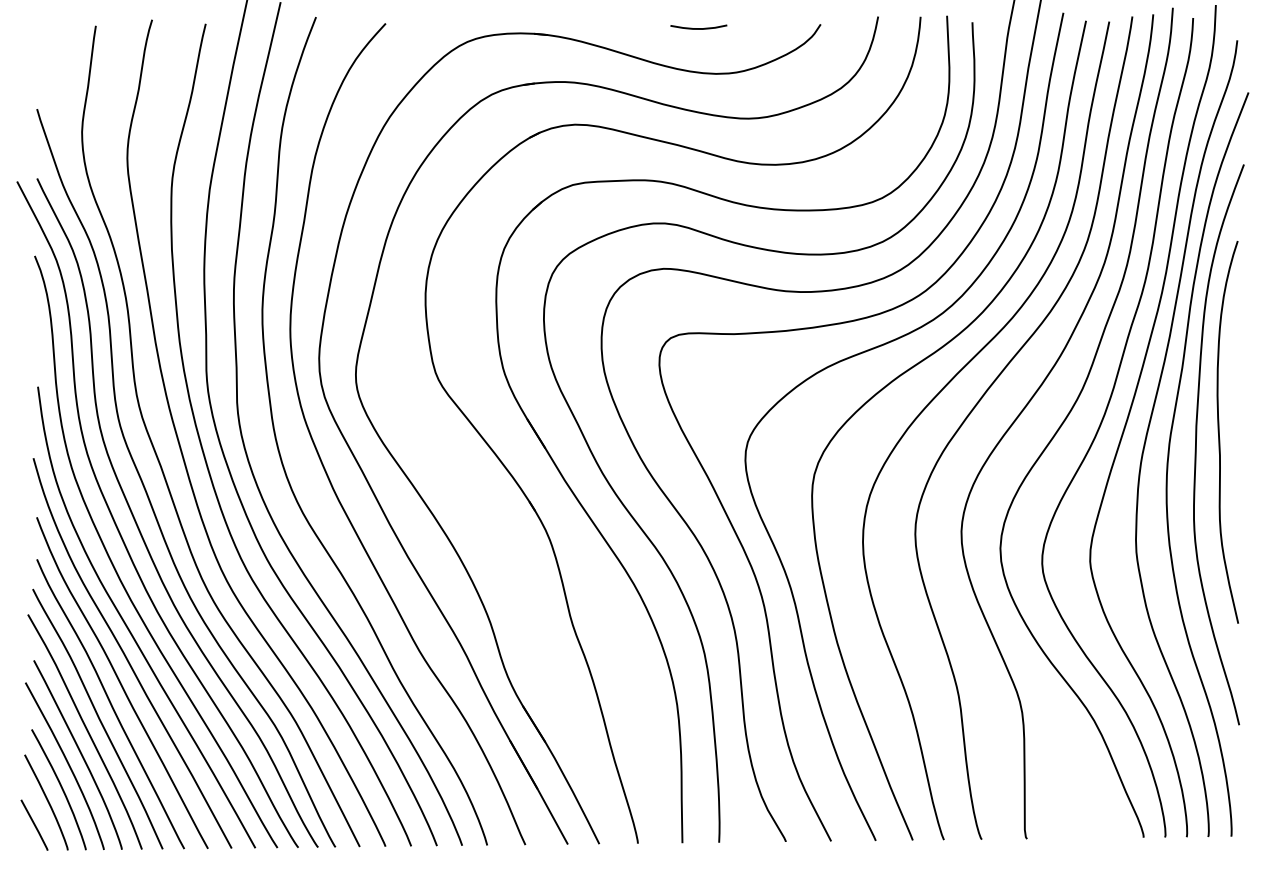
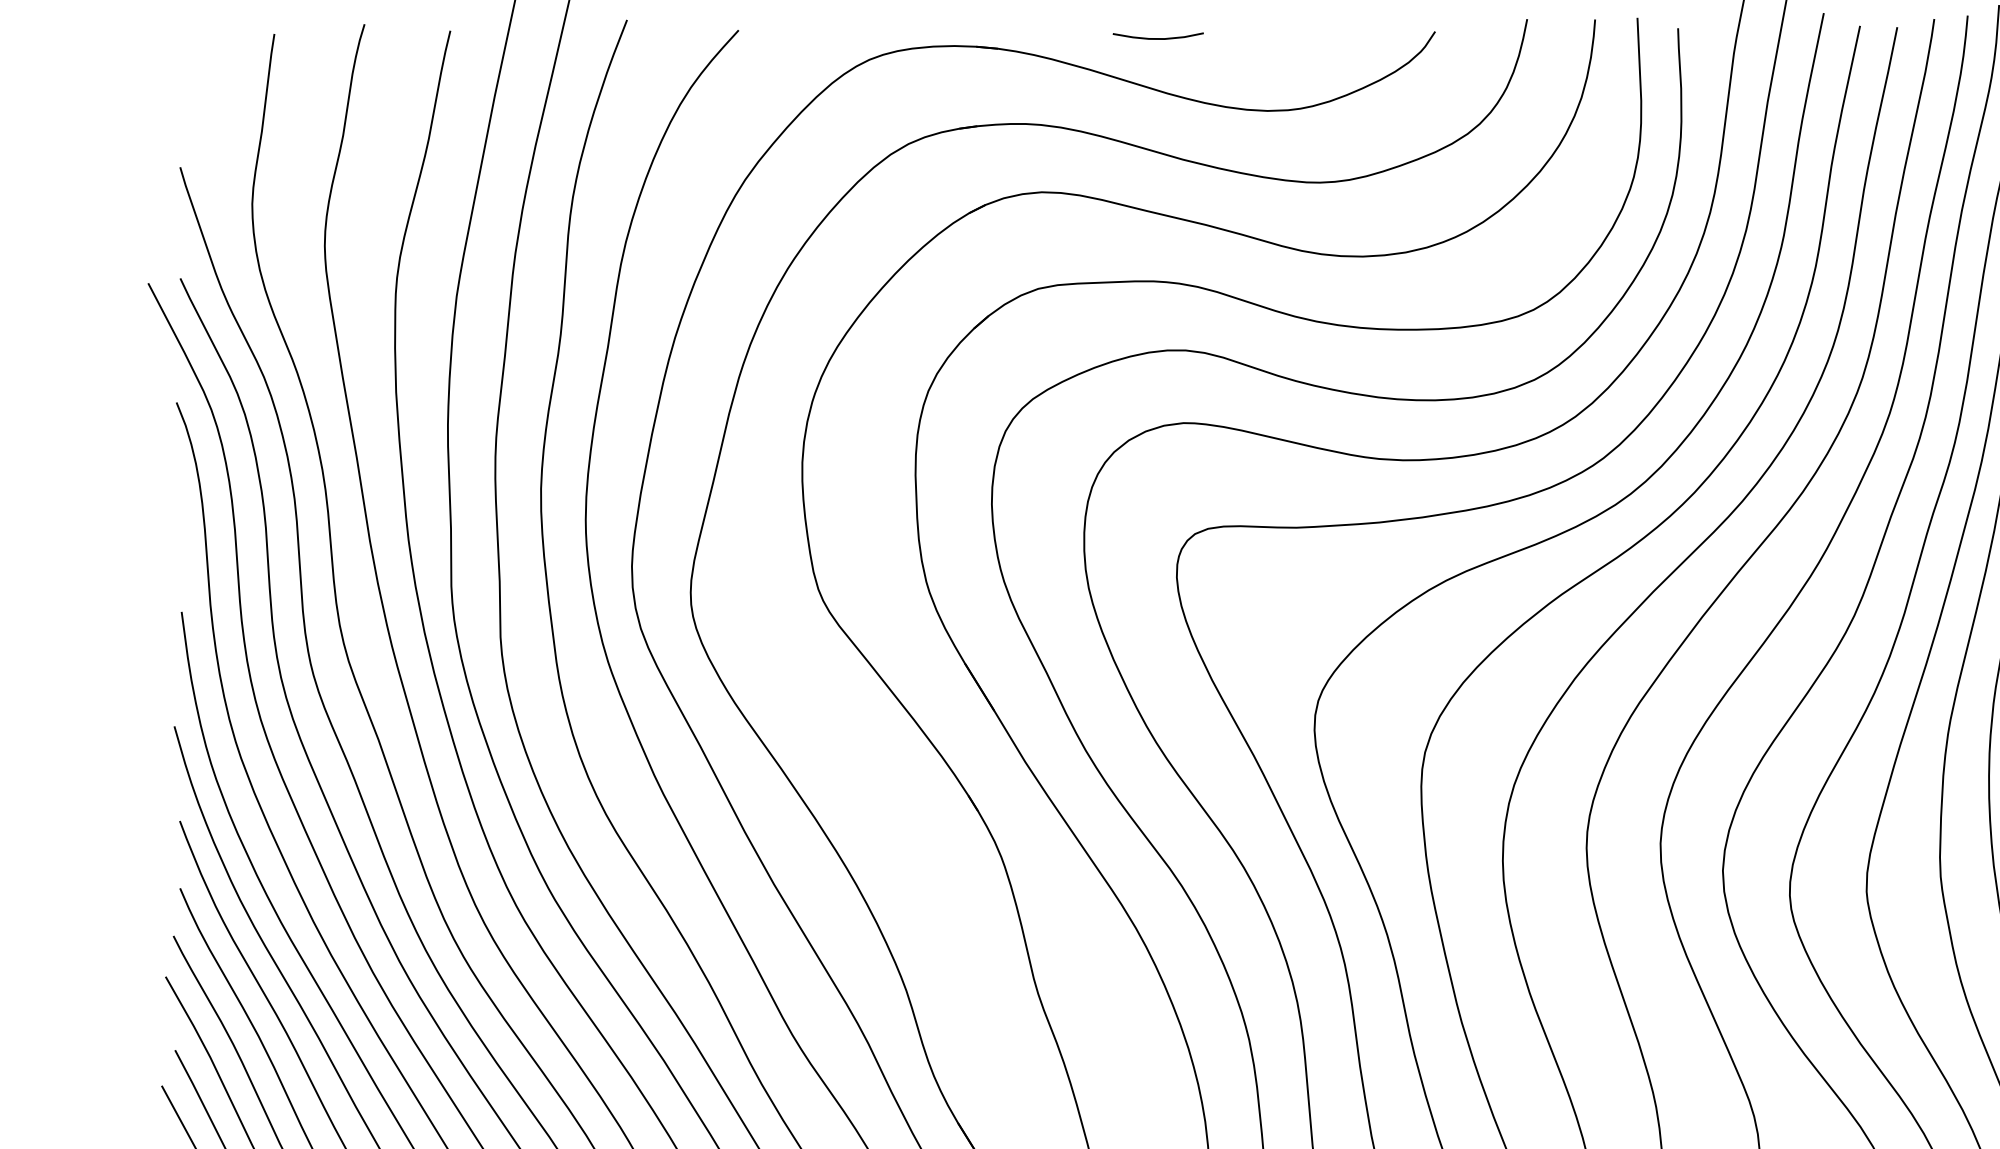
curve: (698, 28) -> (1157, 38), moved

